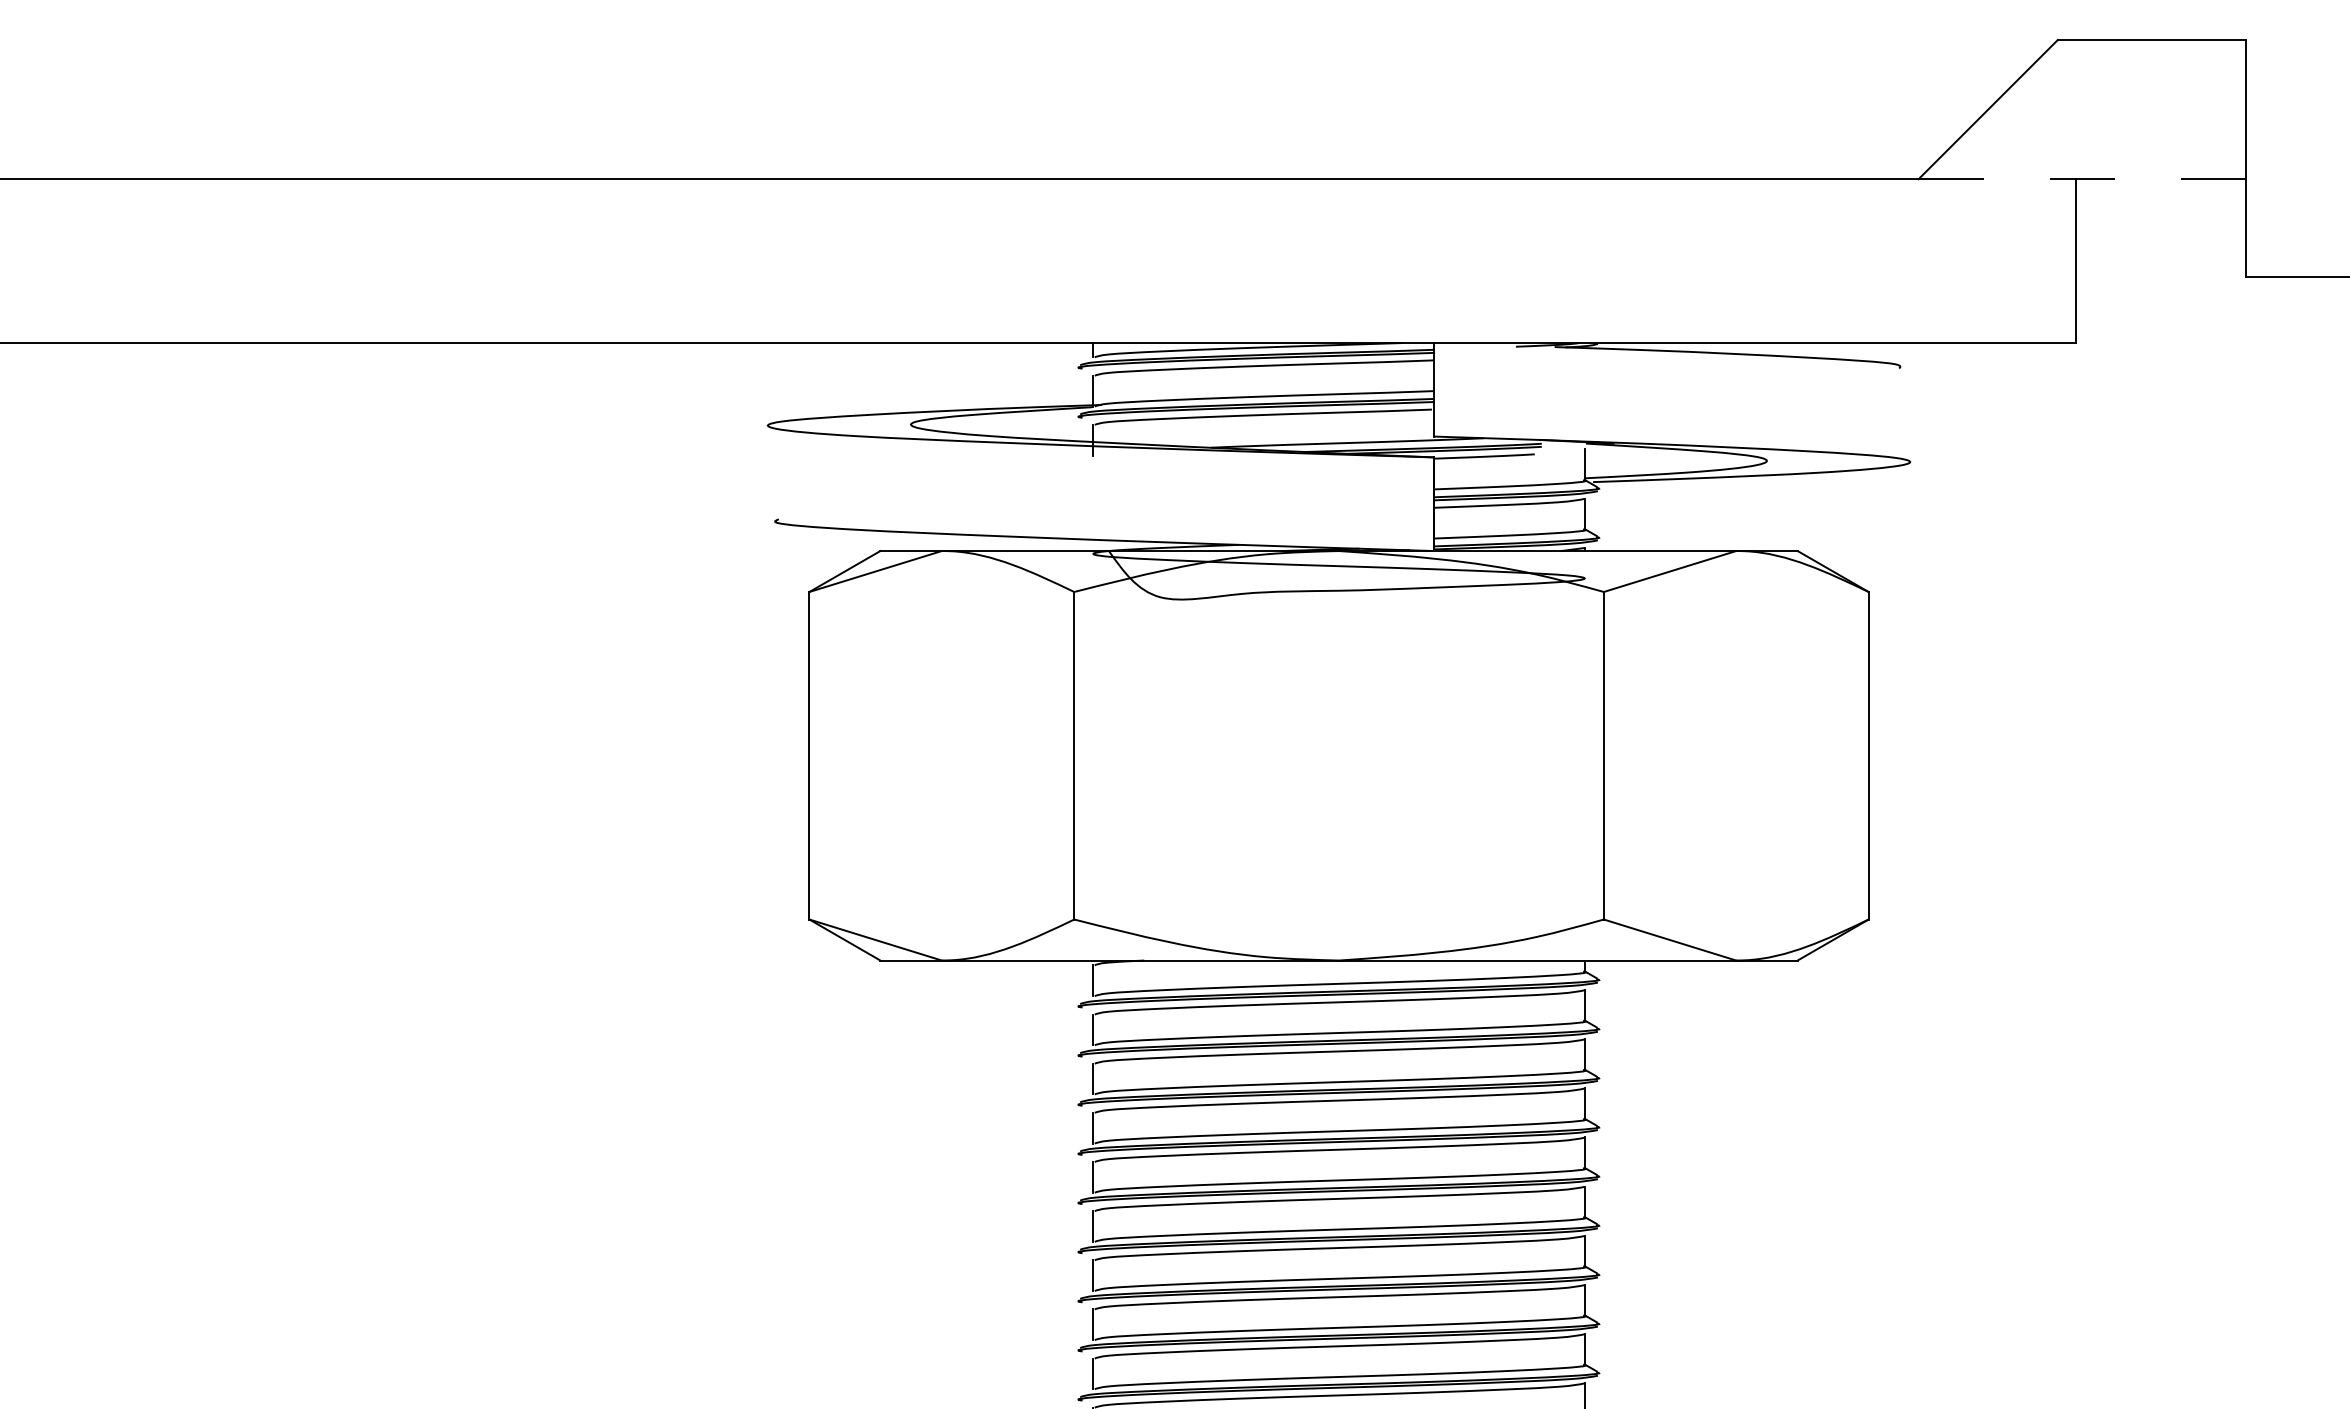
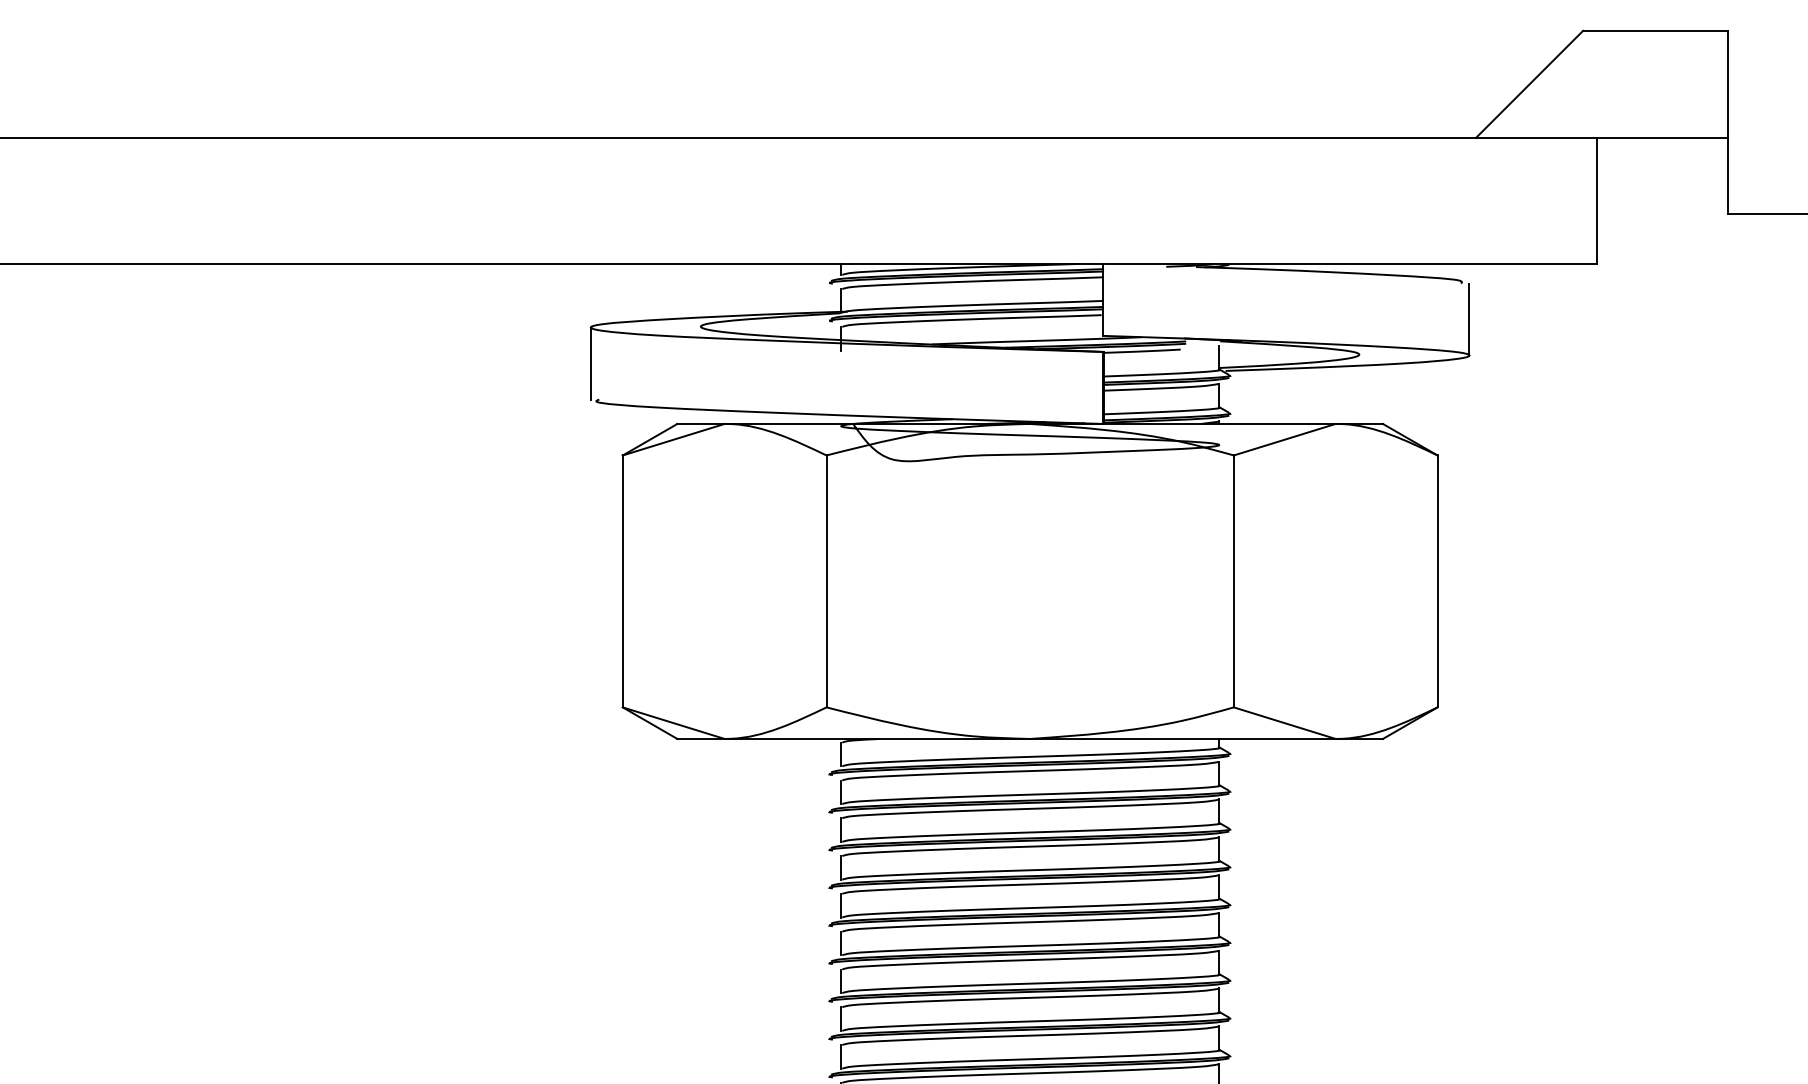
line: (2082, 179) -> (1602, 138), dashed -> solid
line: (1910, 415) -> (1469, 319), added
line: (767, 472) -> (590, 363), added

